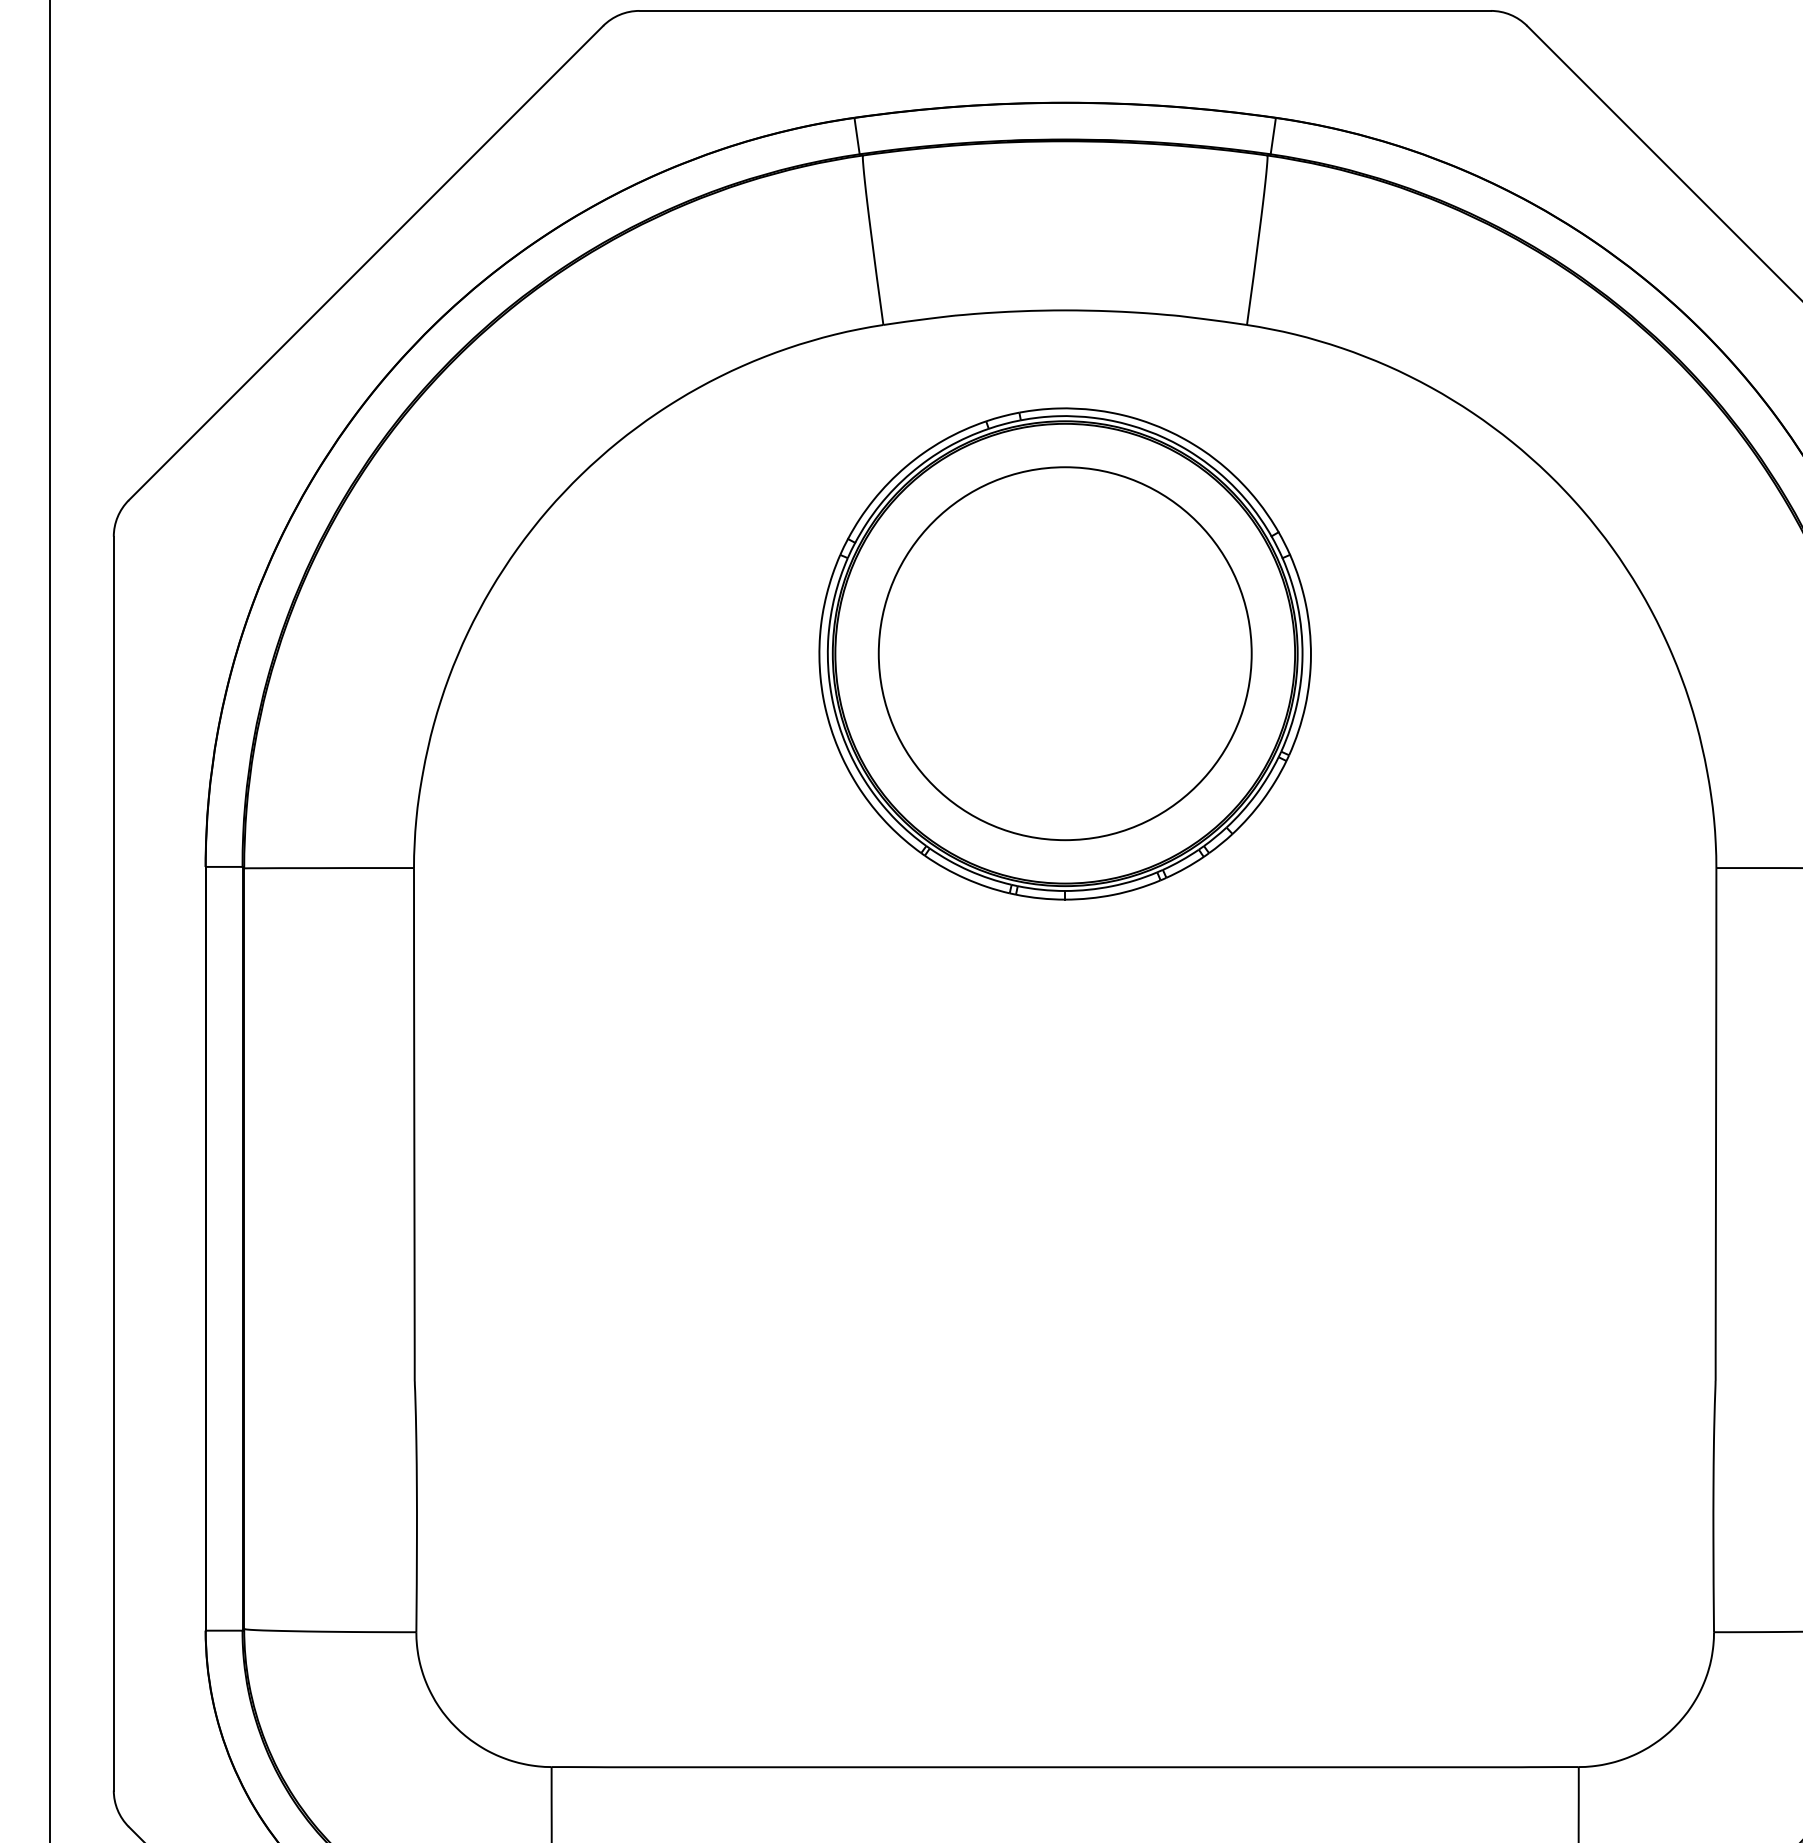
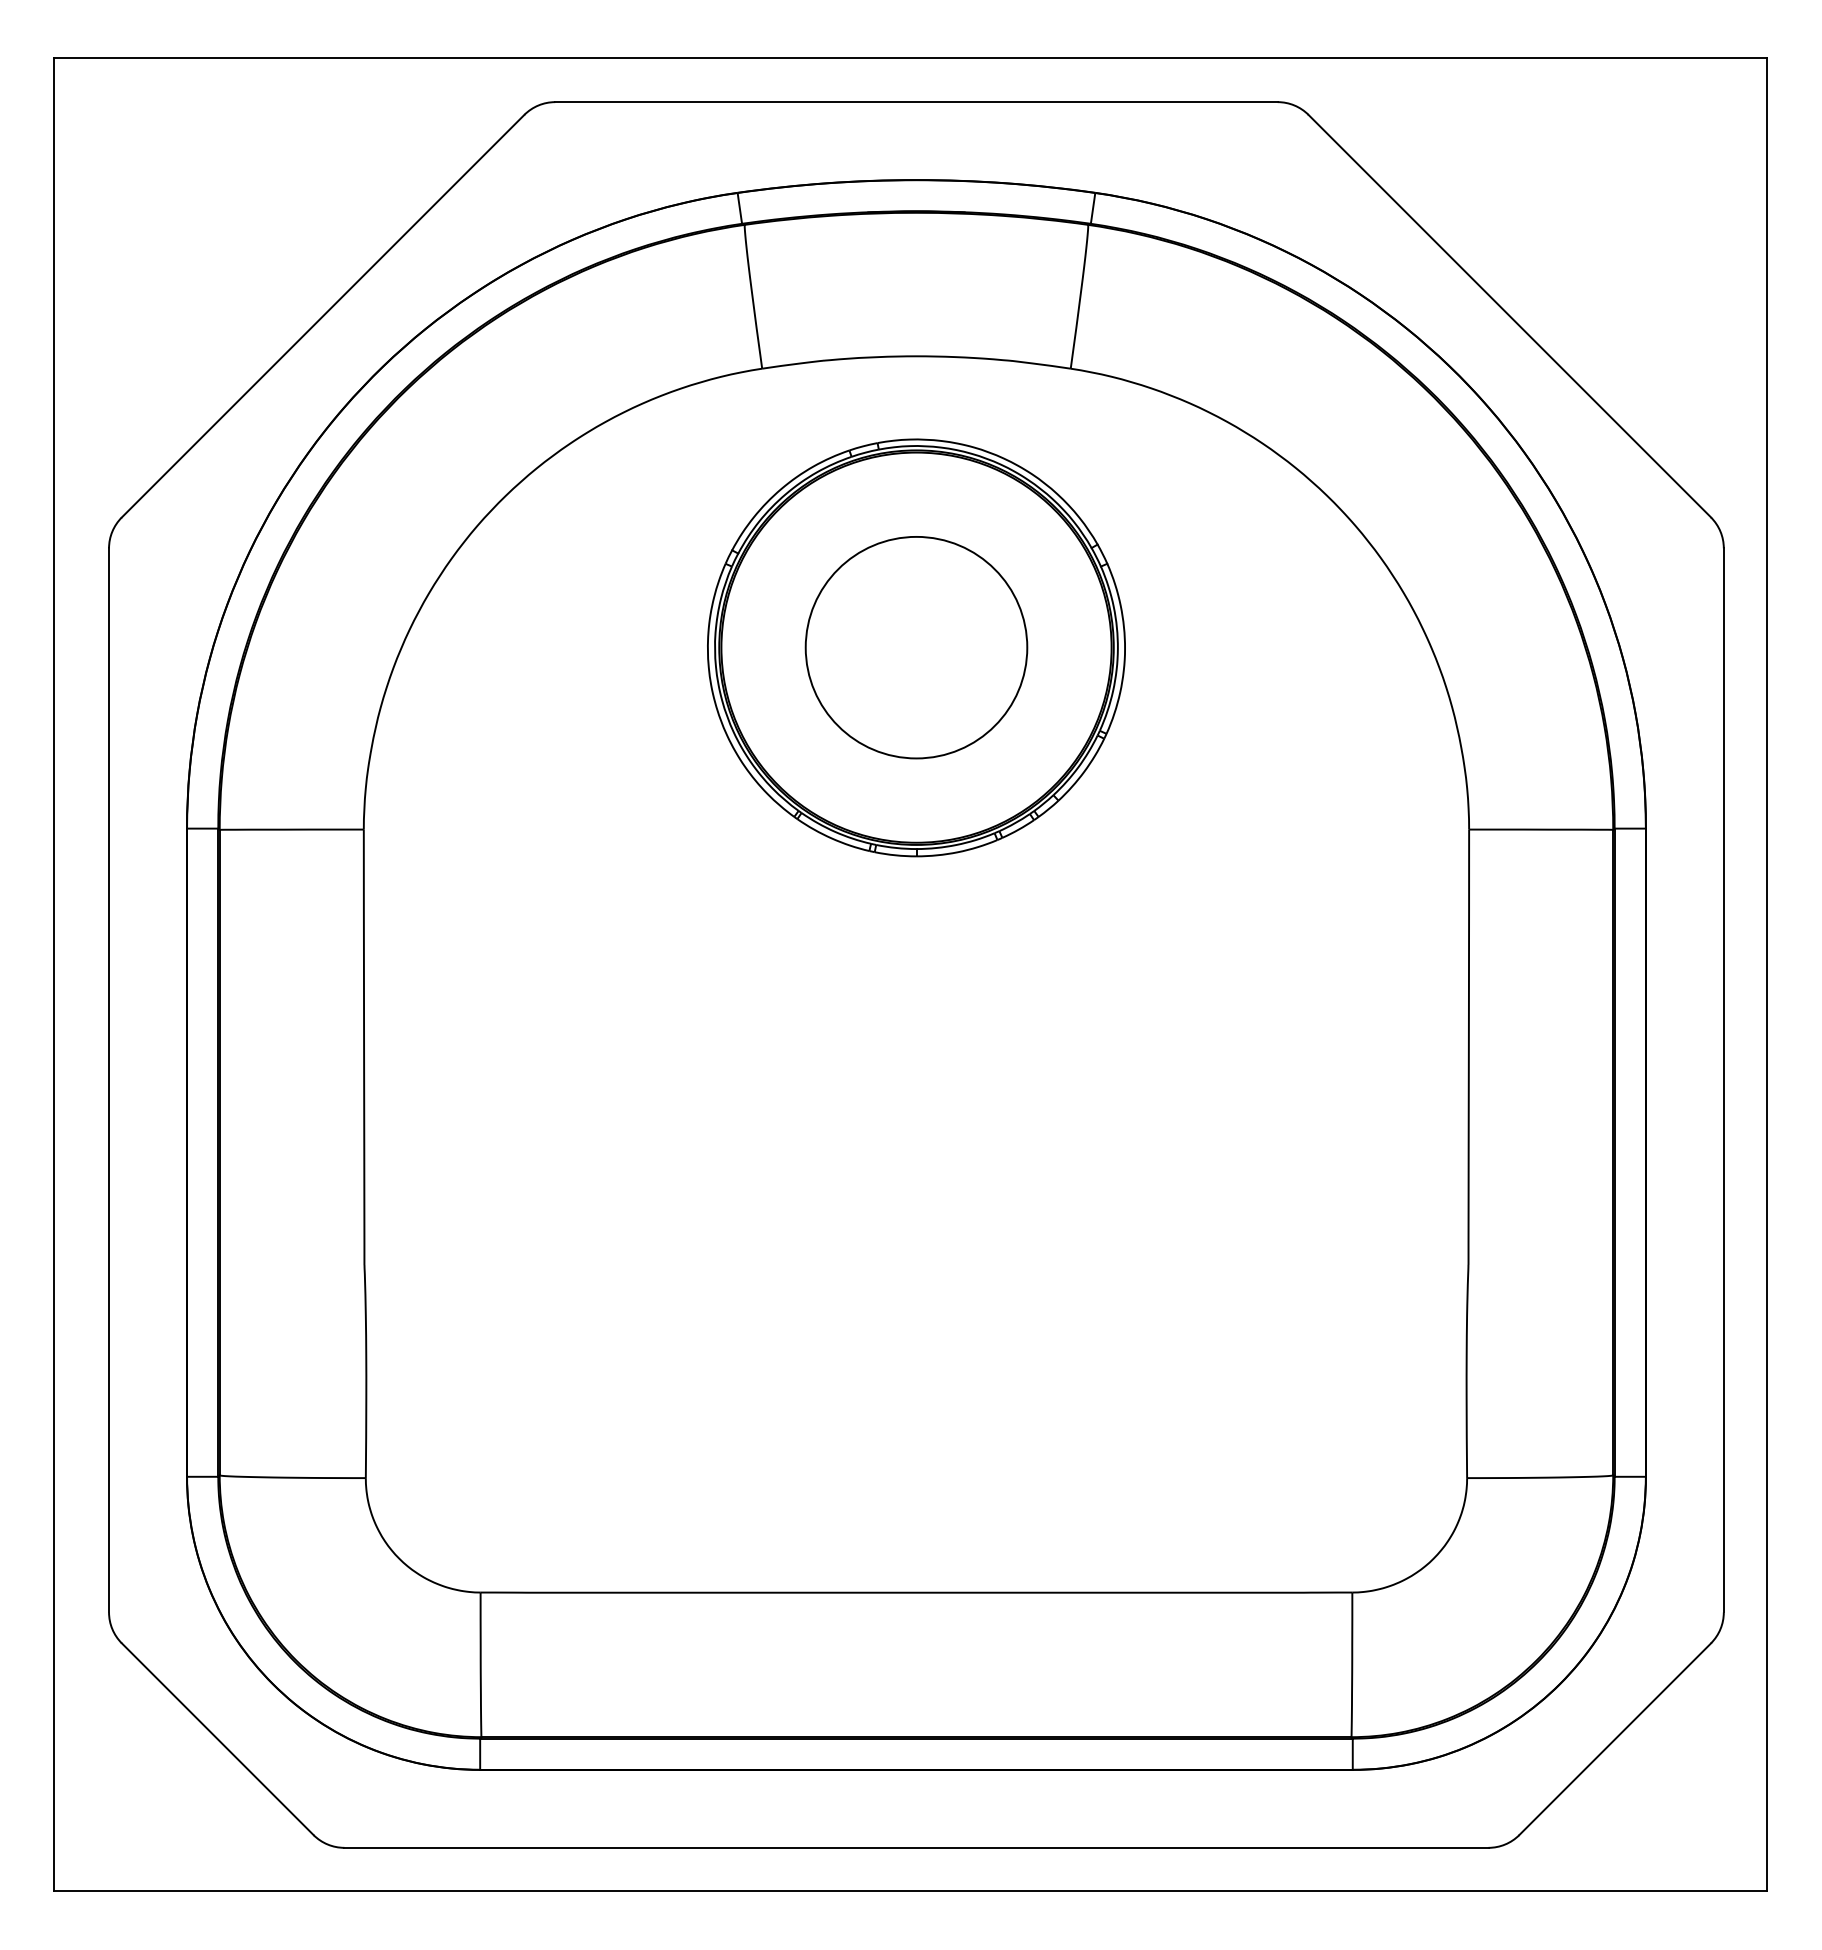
circle: (1065, 653) -> (916, 647), size x0.7

